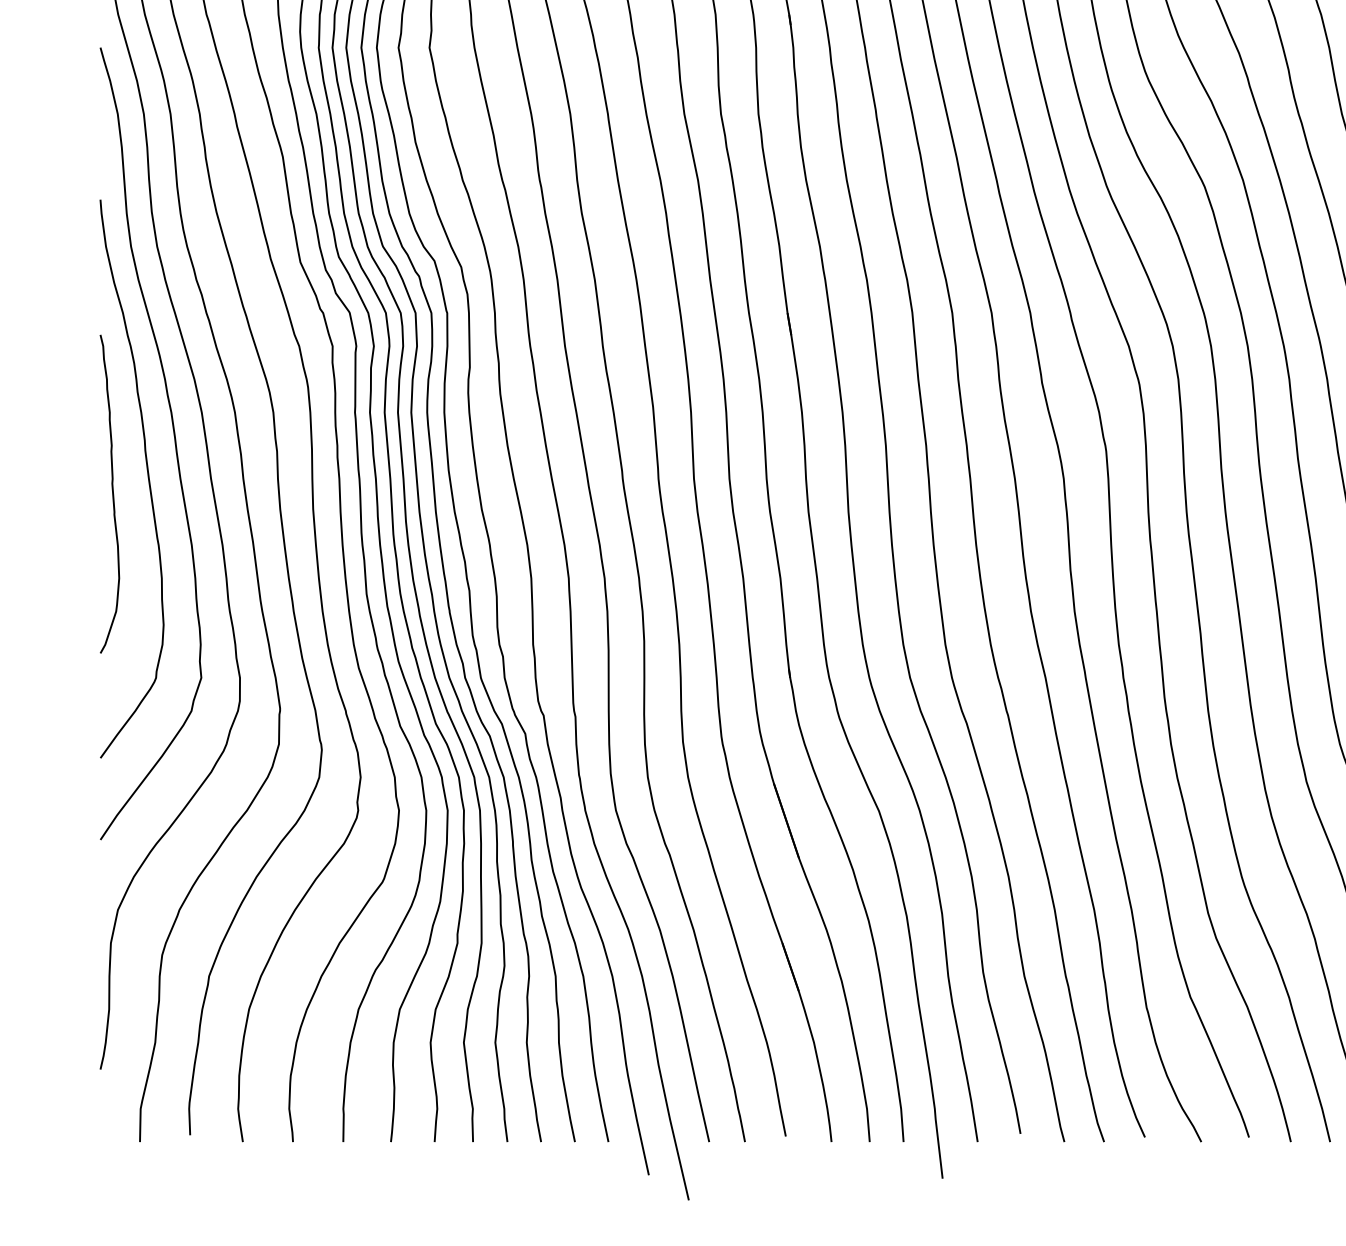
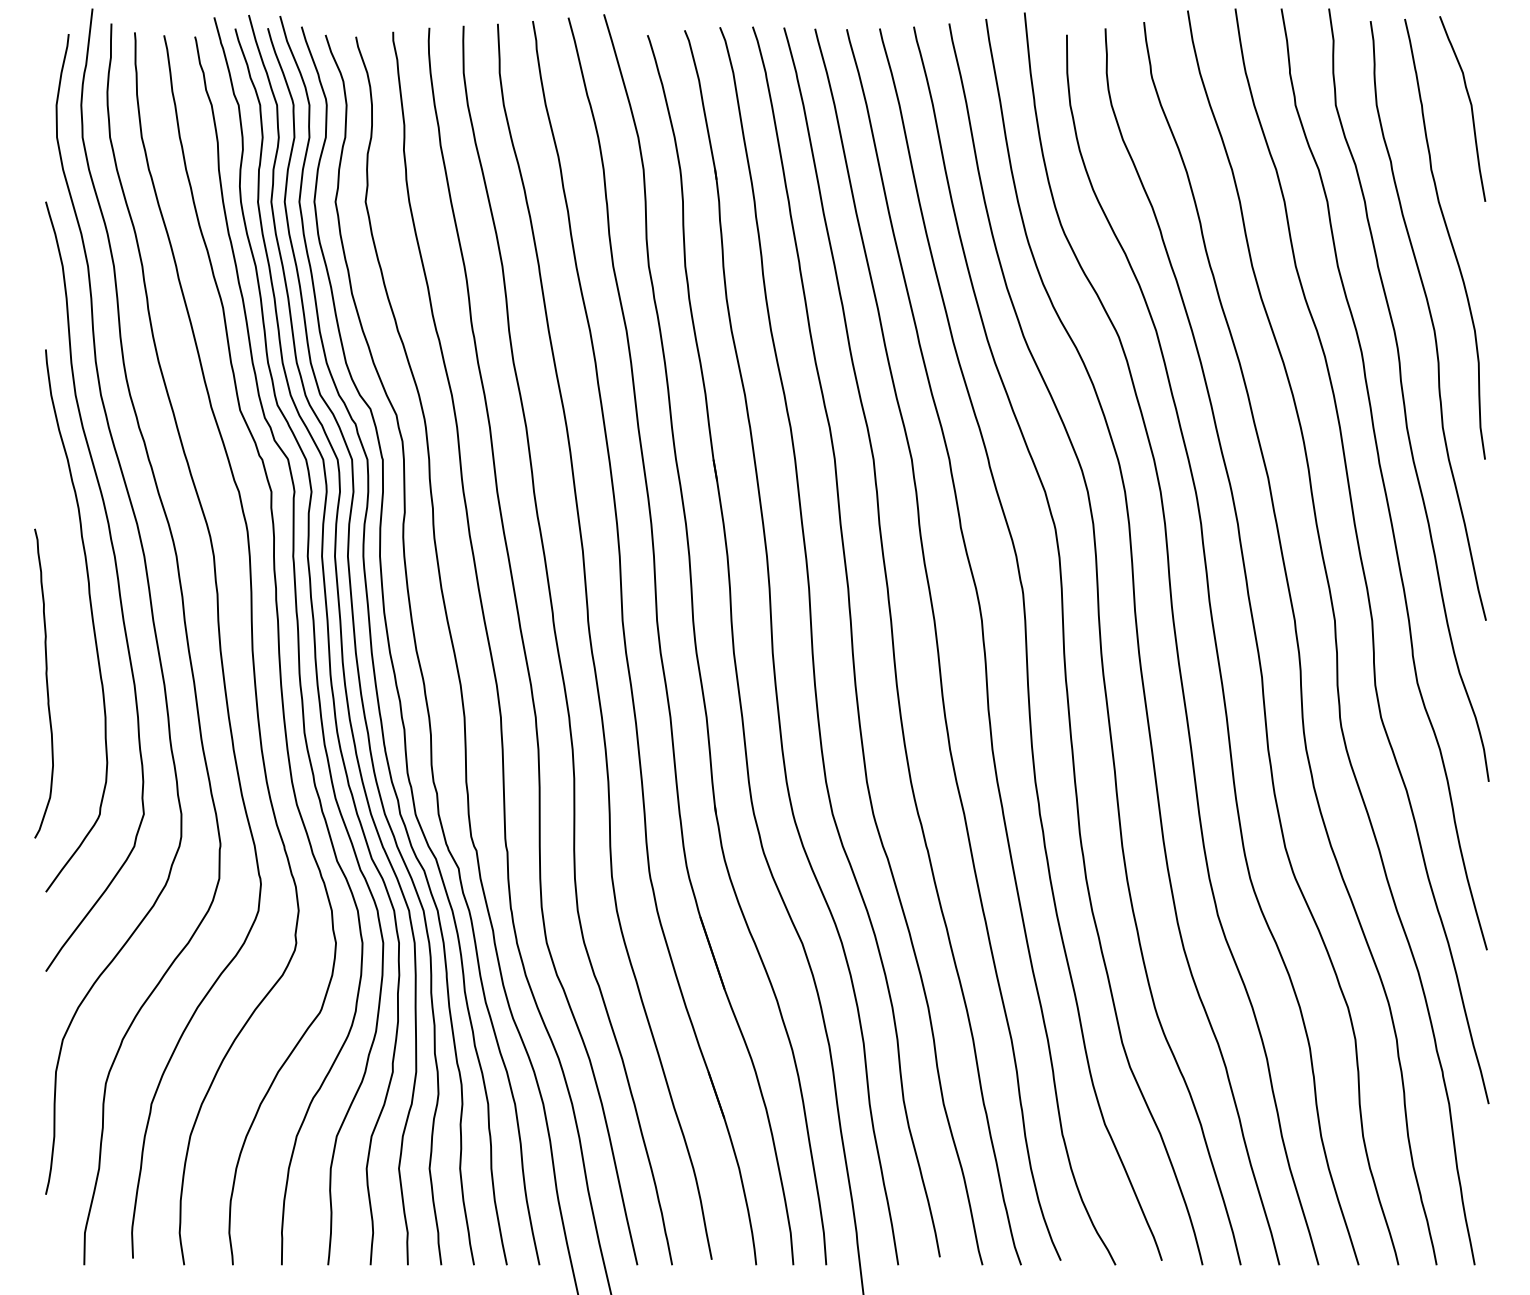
curve: (112, 494) -> (46, 683), moved

